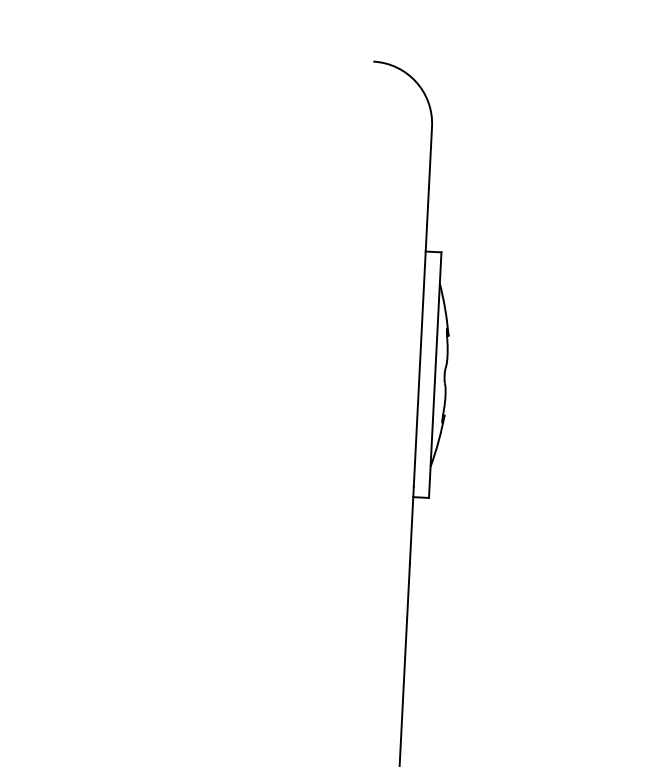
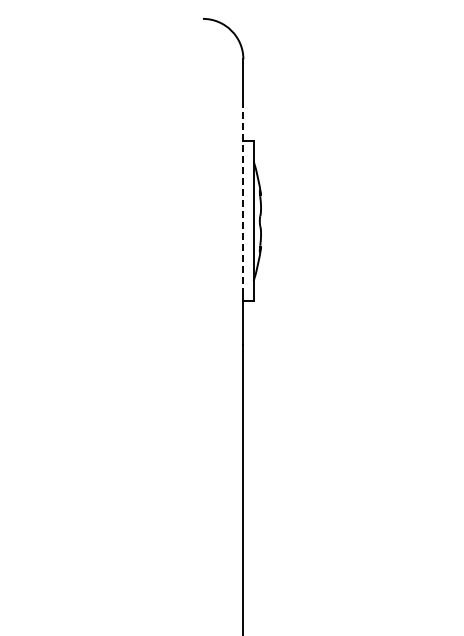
line: (421, 336) -> (243, 196), solid -> dashed

